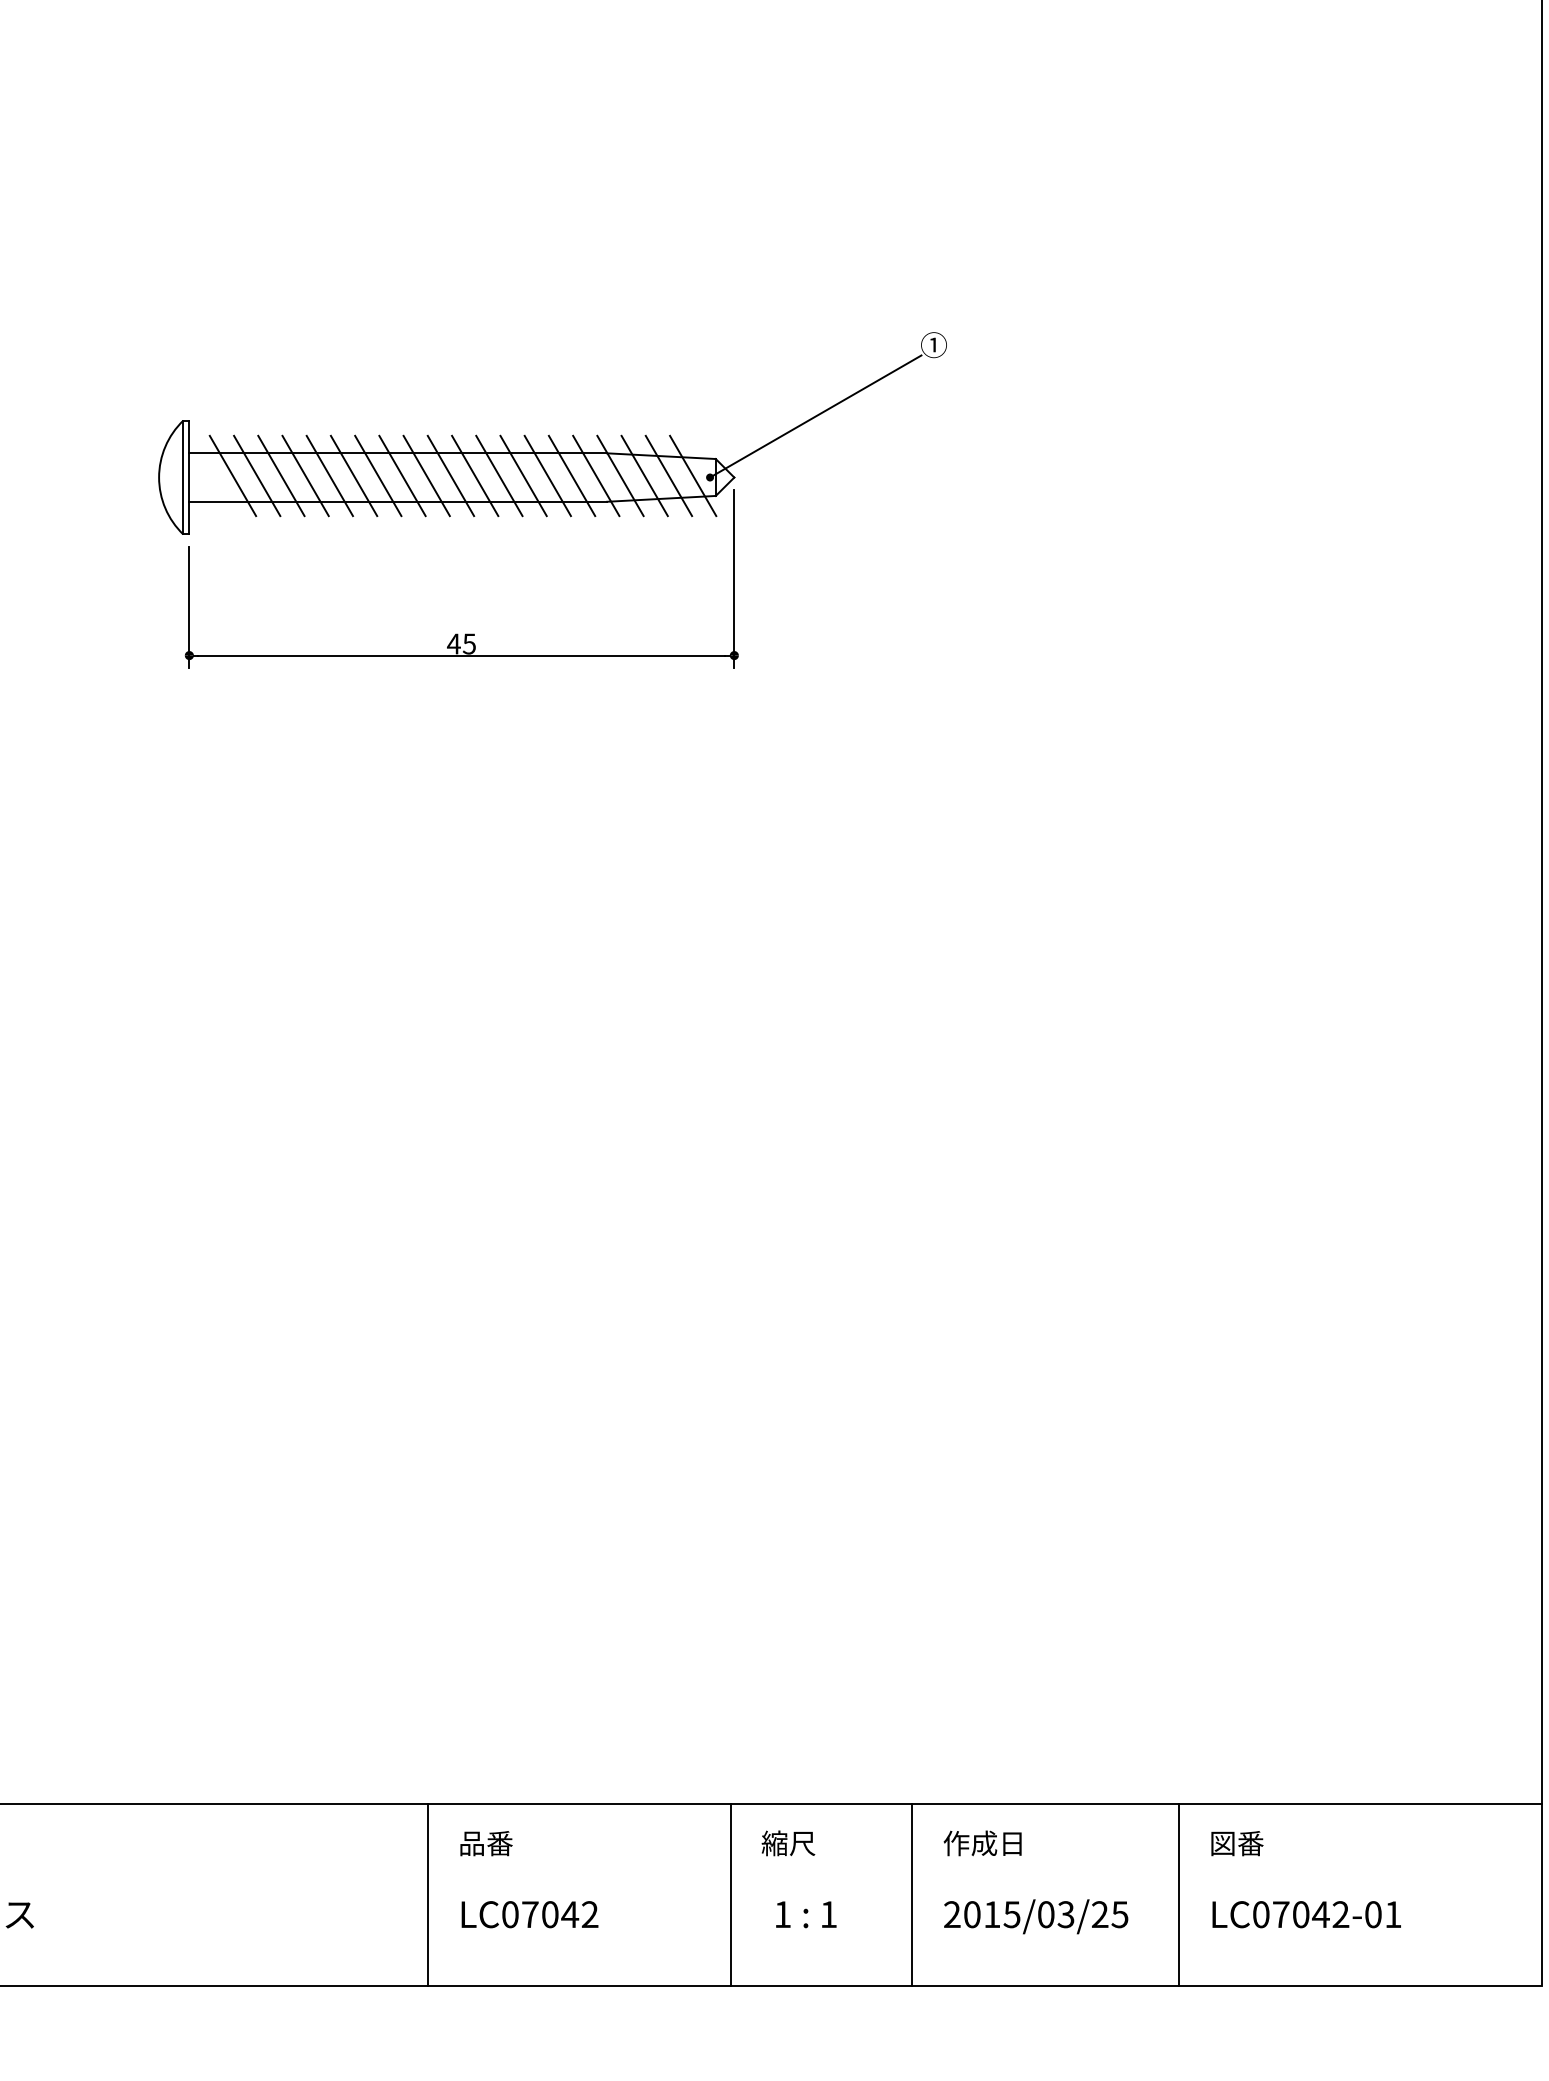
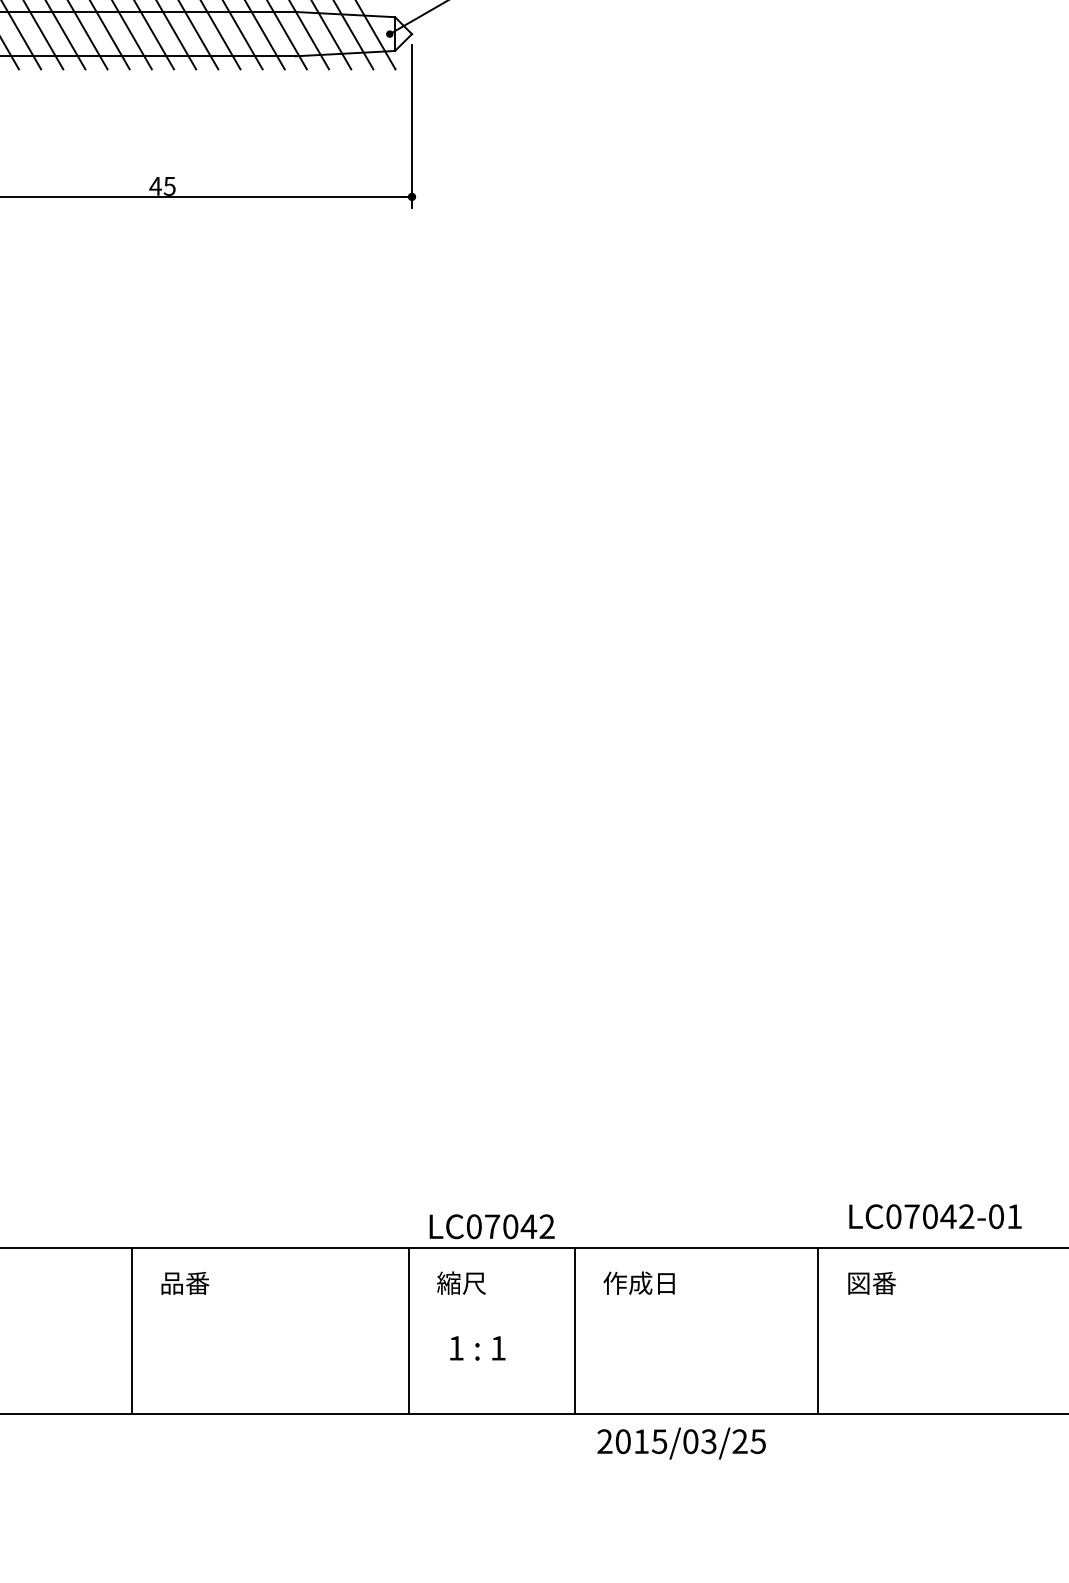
text: (529, 1914) -> (491, 1226), moved
text: (1306, 1914) -> (935, 1216), moved
text: (1036, 1916) -> (681, 1443), moved

